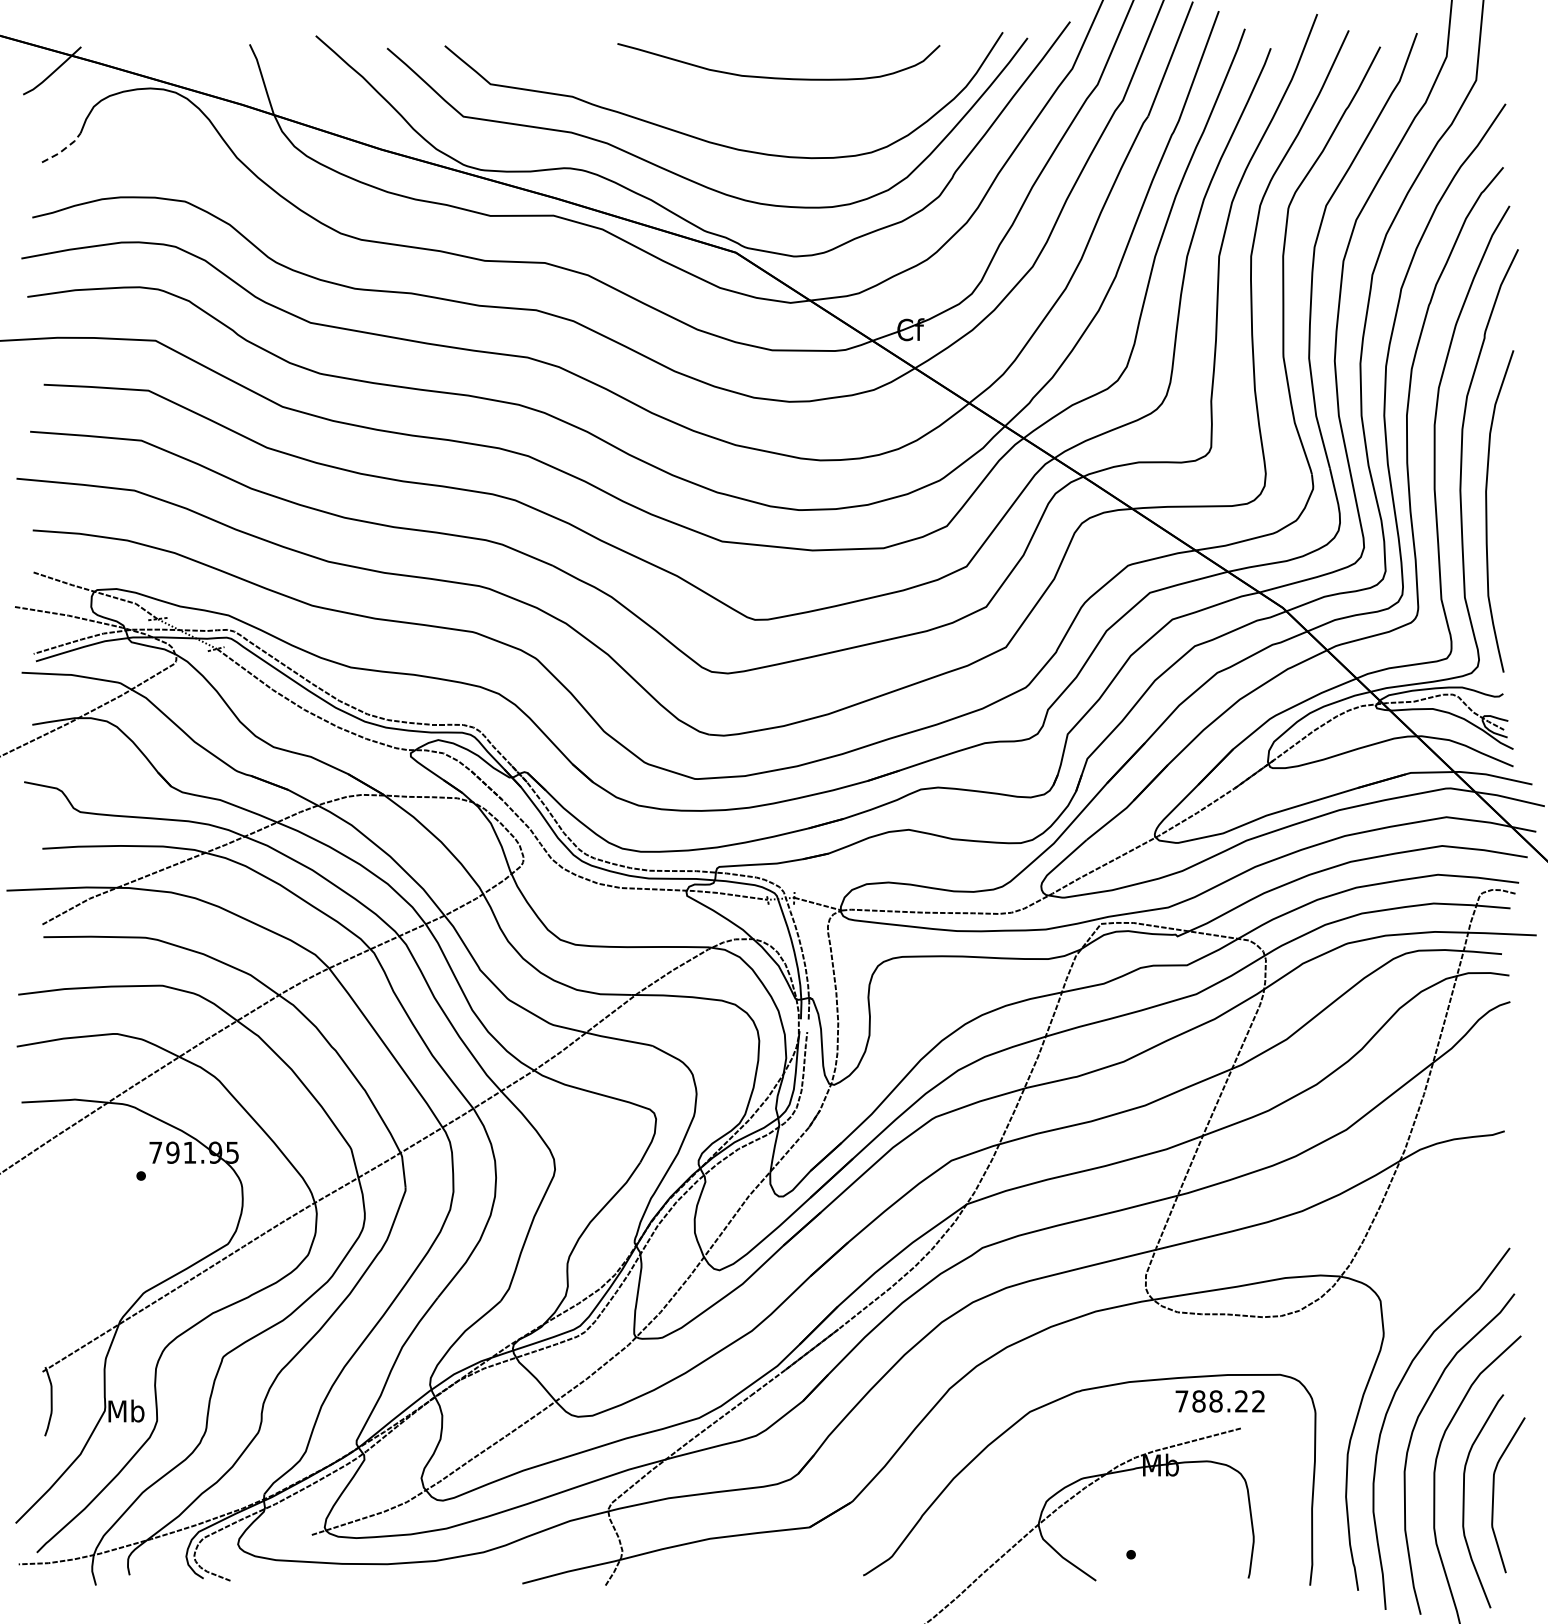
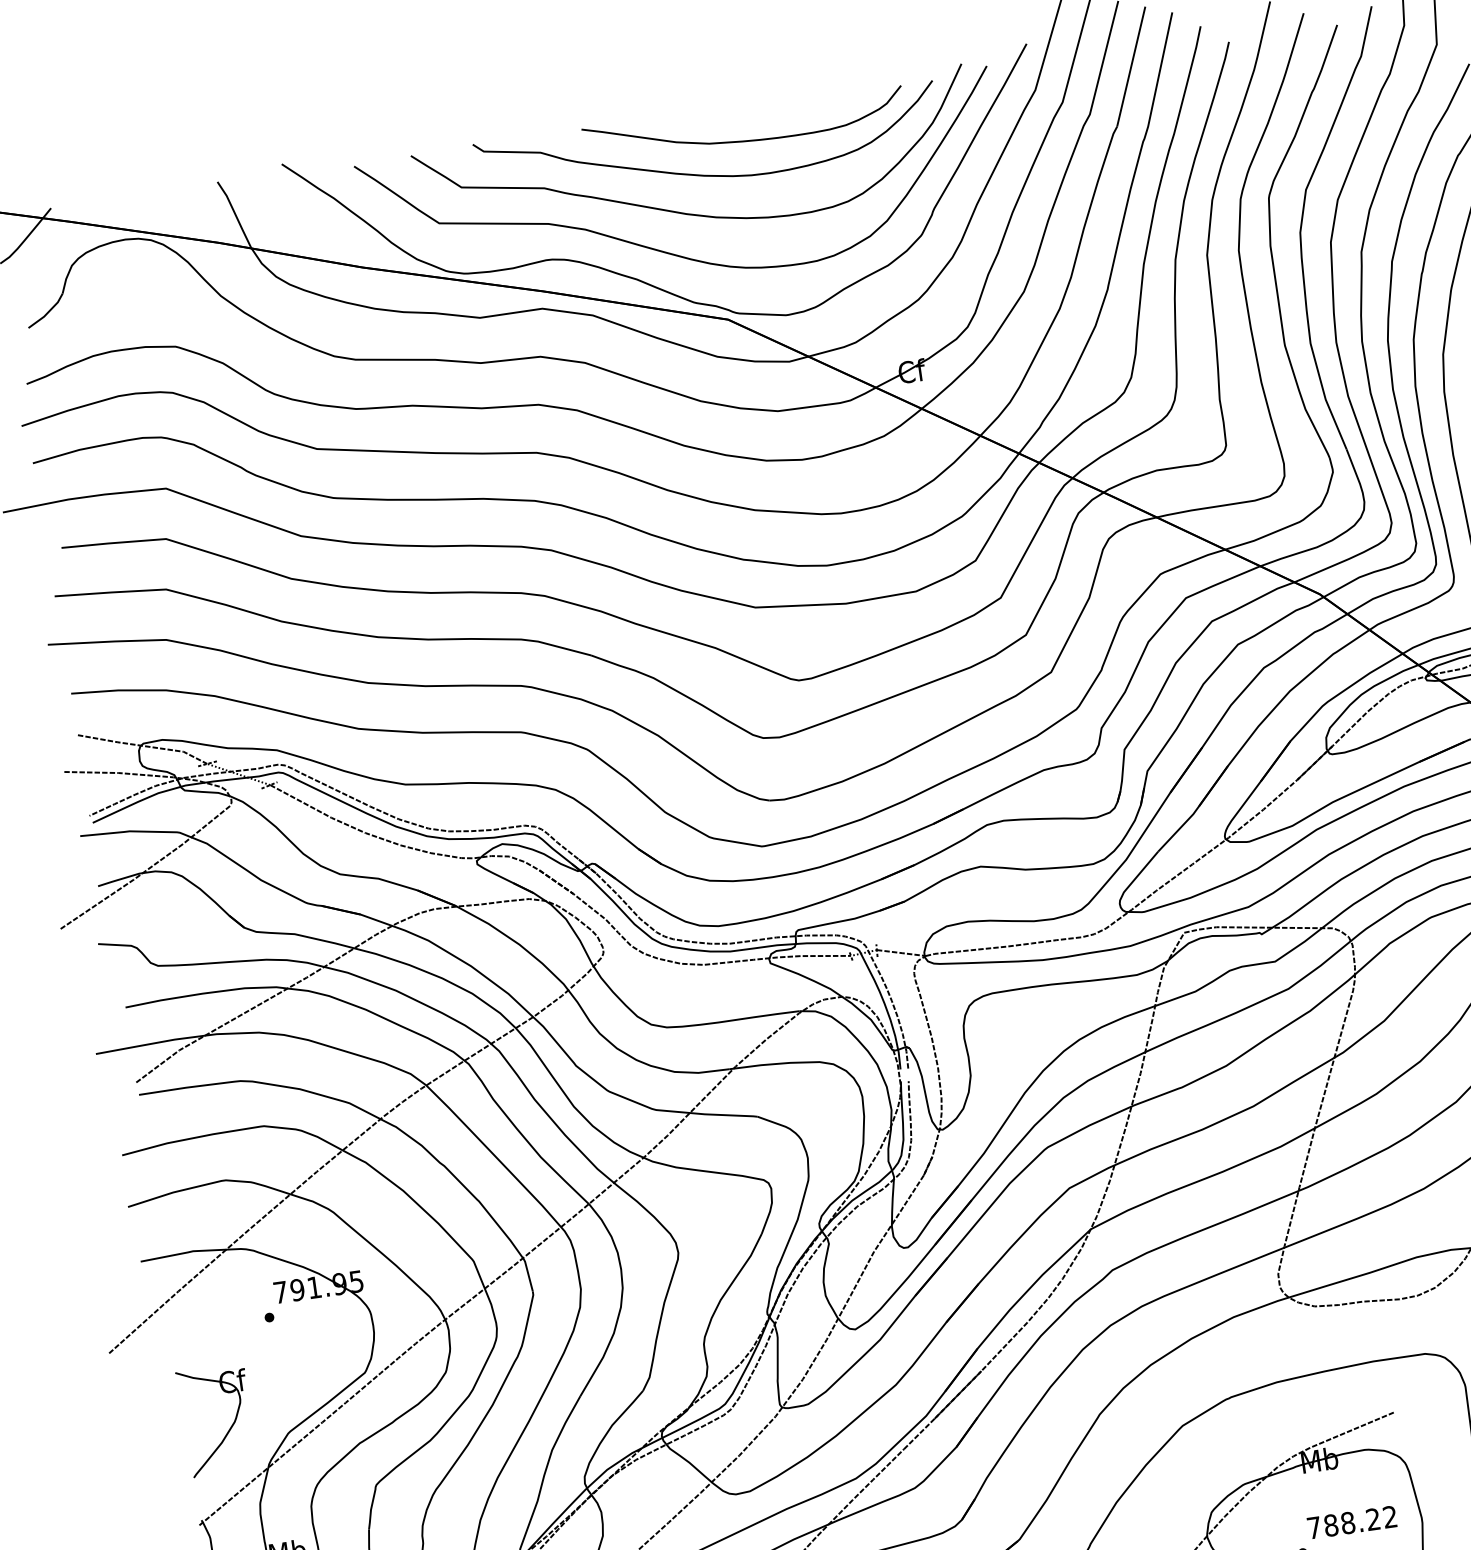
curve: (738, 106) -> (710, 174), added
line: (63, 150) -> (48, 313), dashed -> solid
part: (85, 1280) -> (229, 1428), added
text: (1219, 1401) -> (1351, 1522), moved

